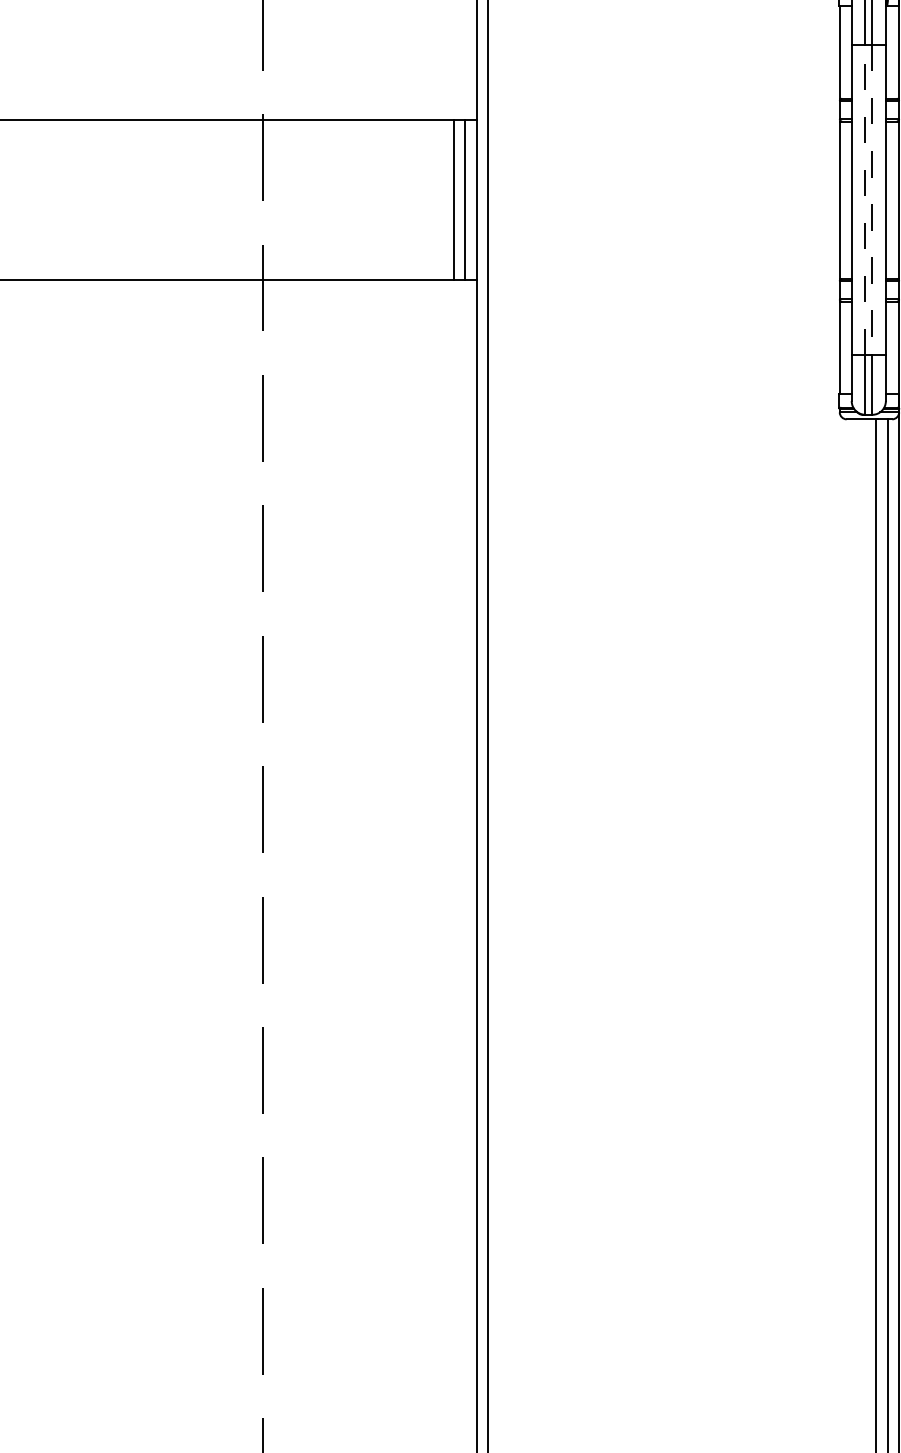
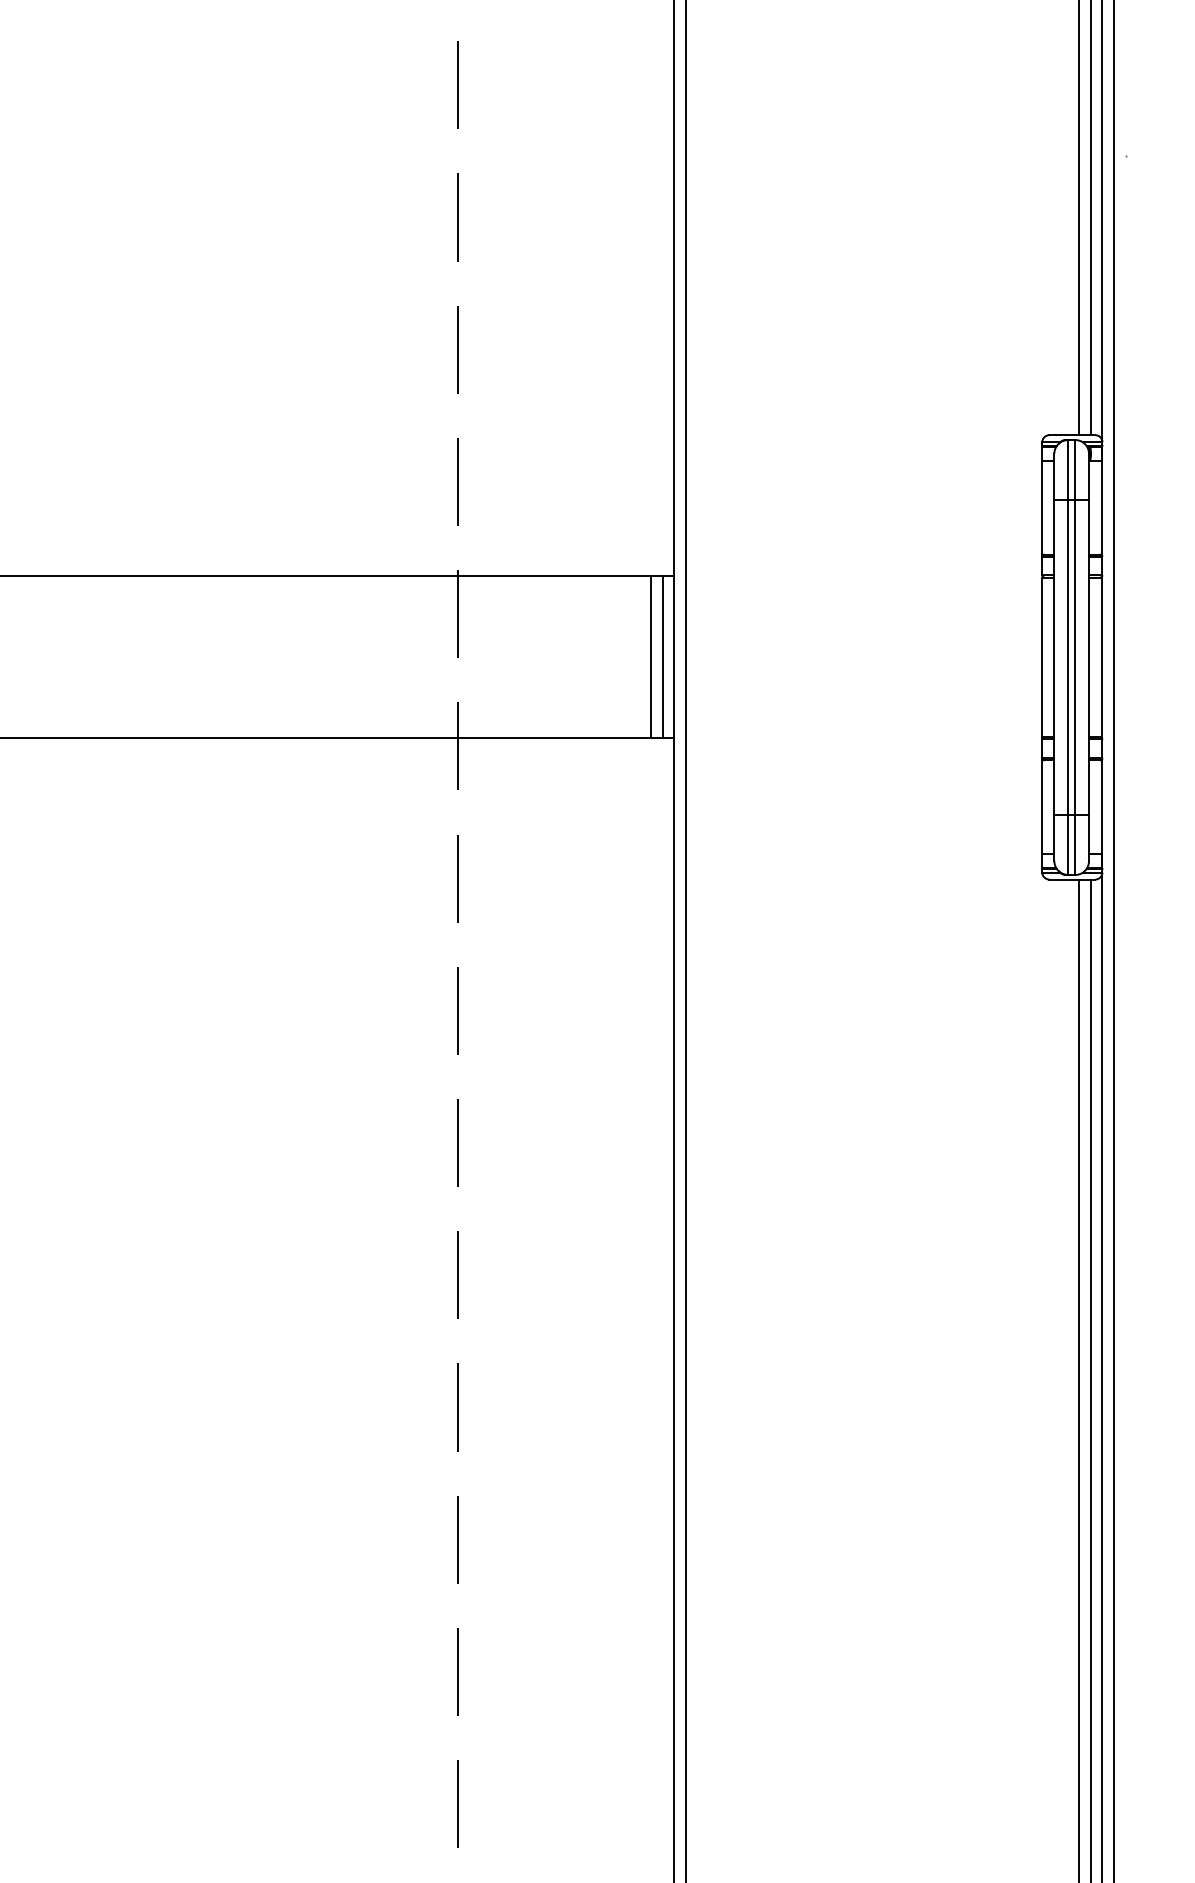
line: (865, 199) -> (1068, 656), dashed -> solid
line: (872, 200) -> (1075, 657), dashed -> solid

